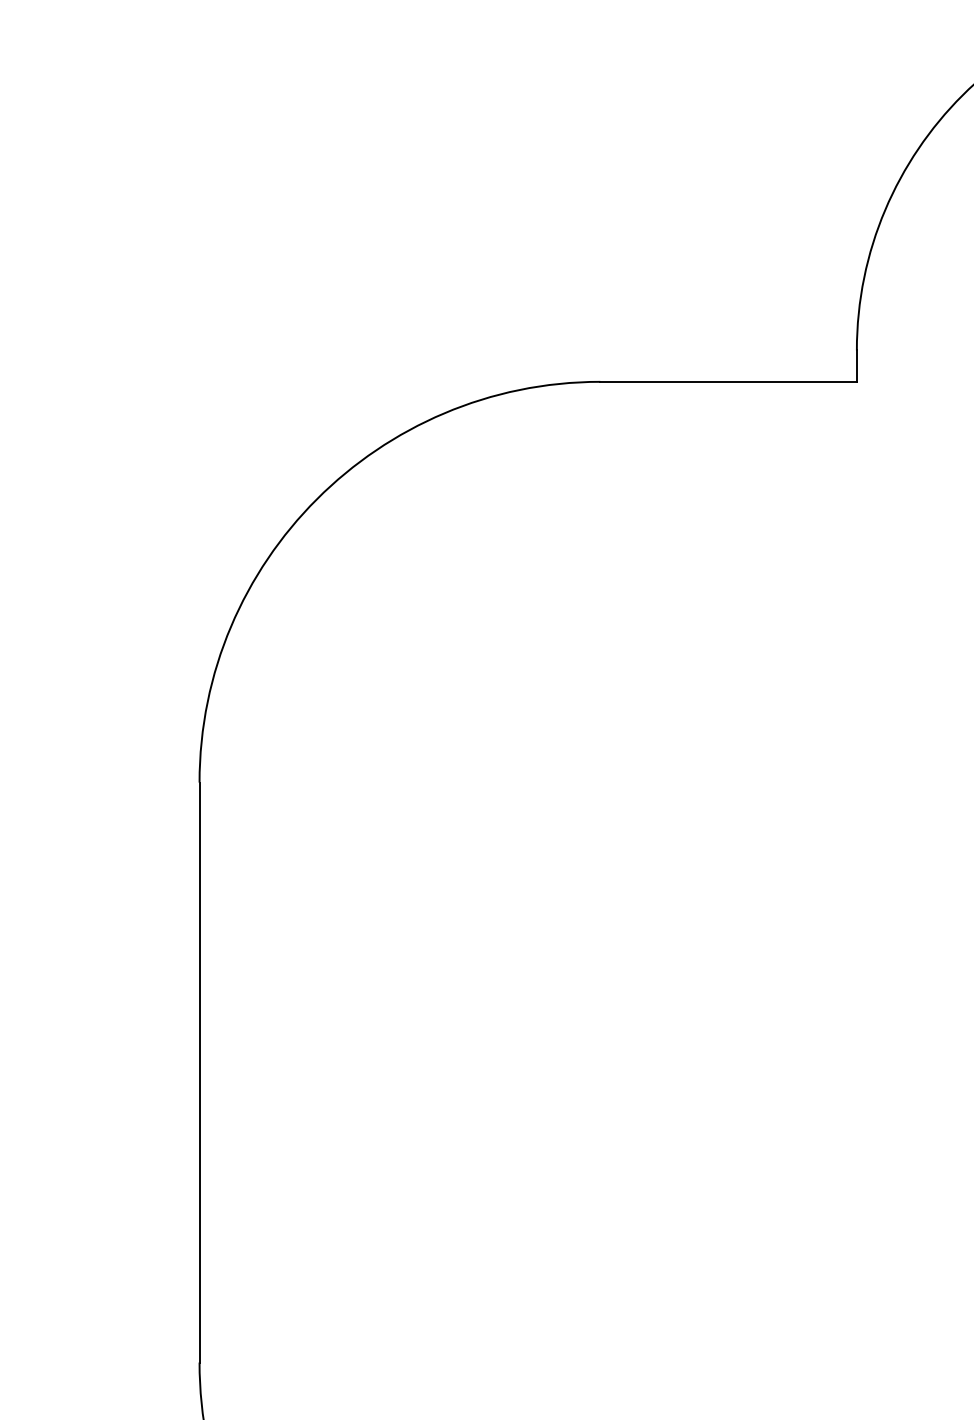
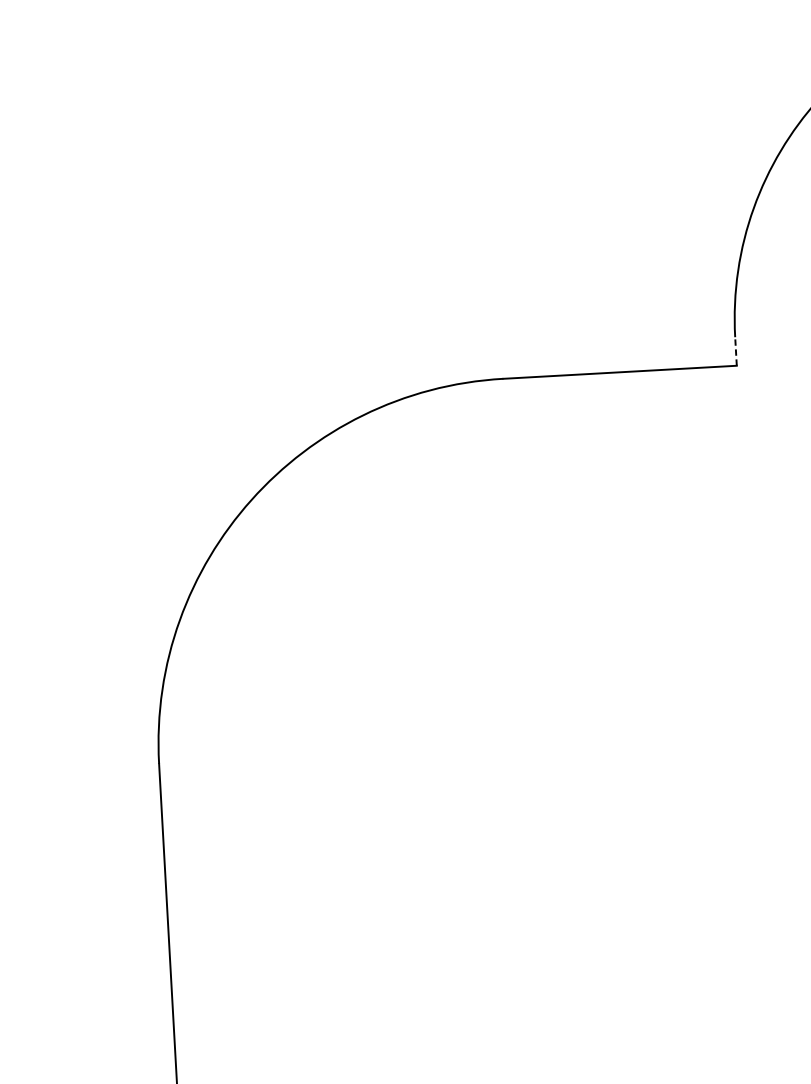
line: (856, 366) -> (735, 351), solid -> dashed

